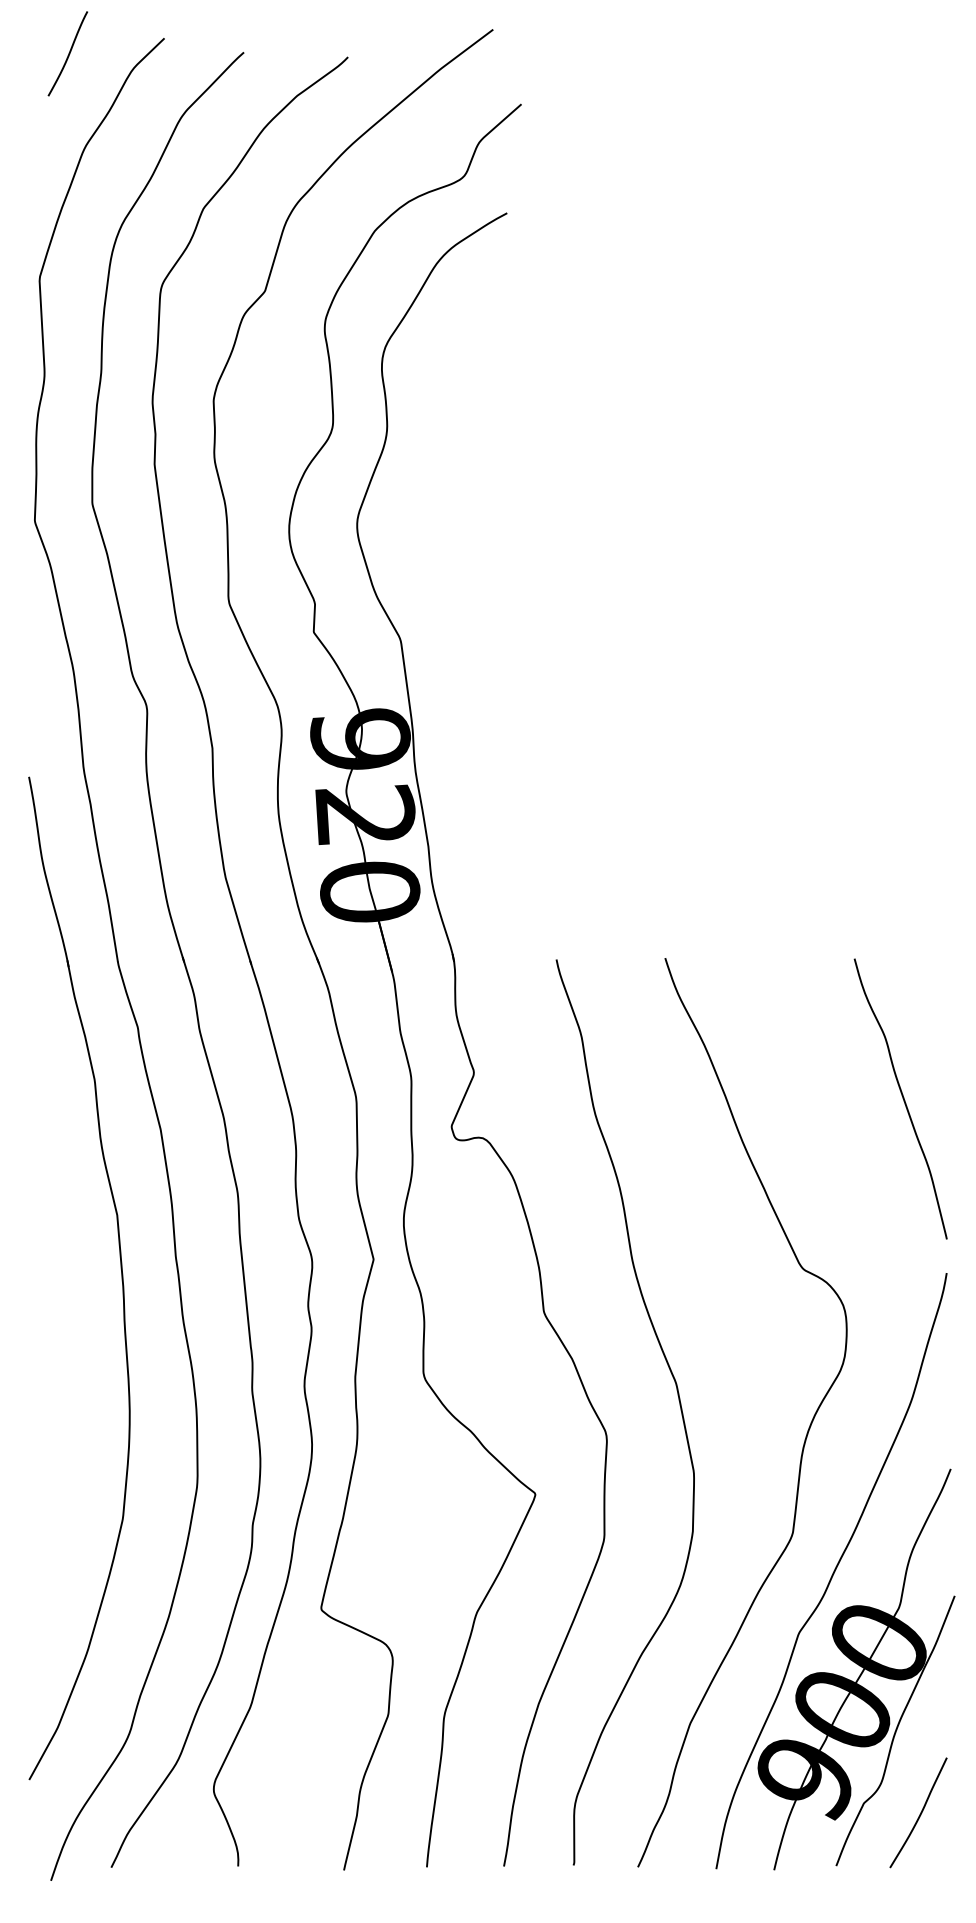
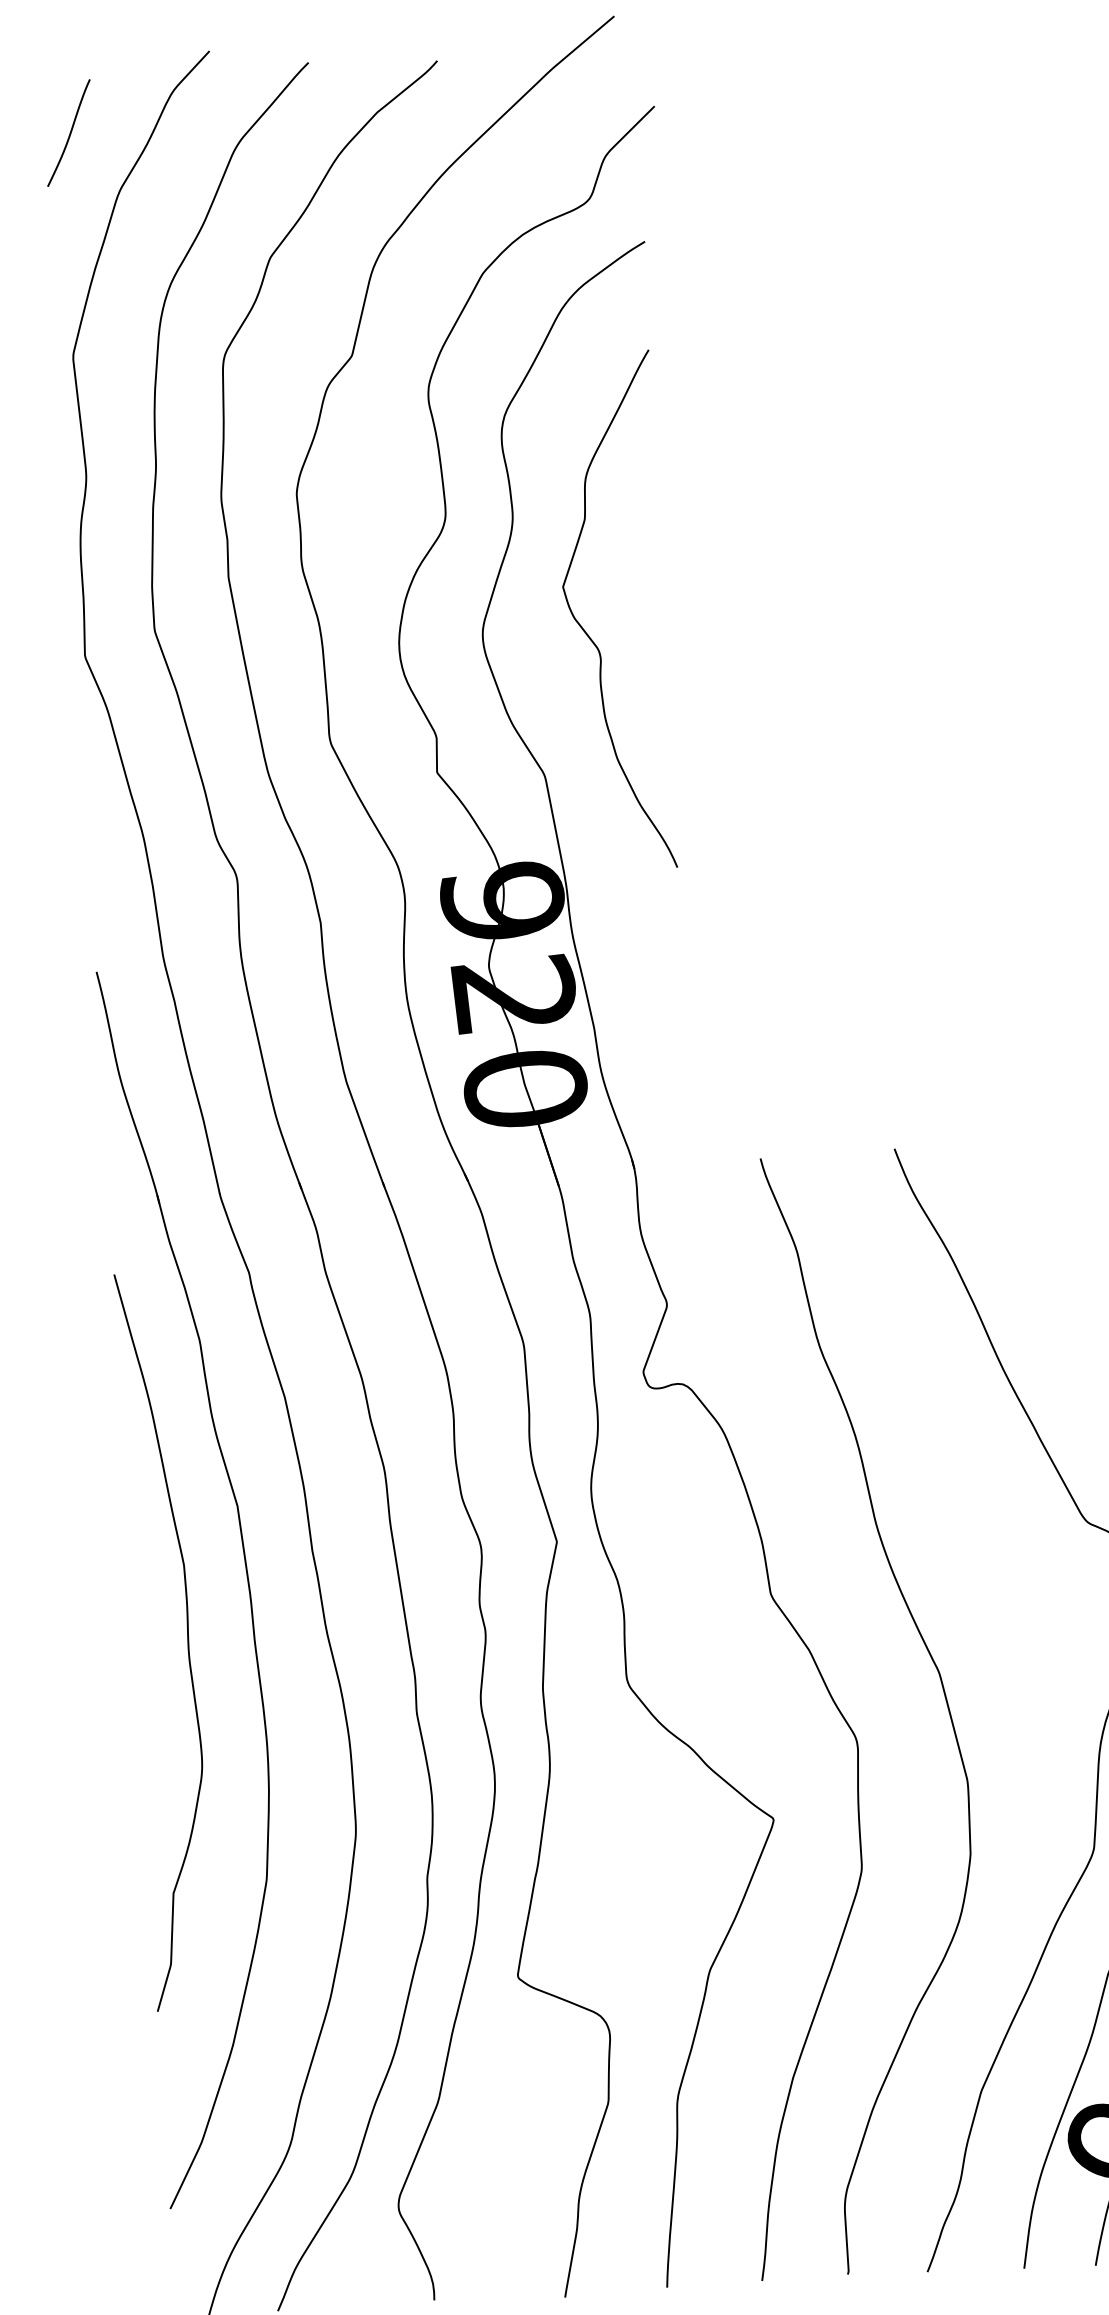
curve: (68, 53) -> (69, 132), moved
curve: (441, 525) -> (586, 631), added
curve: (70, 1320) -> (187, 1639), added

